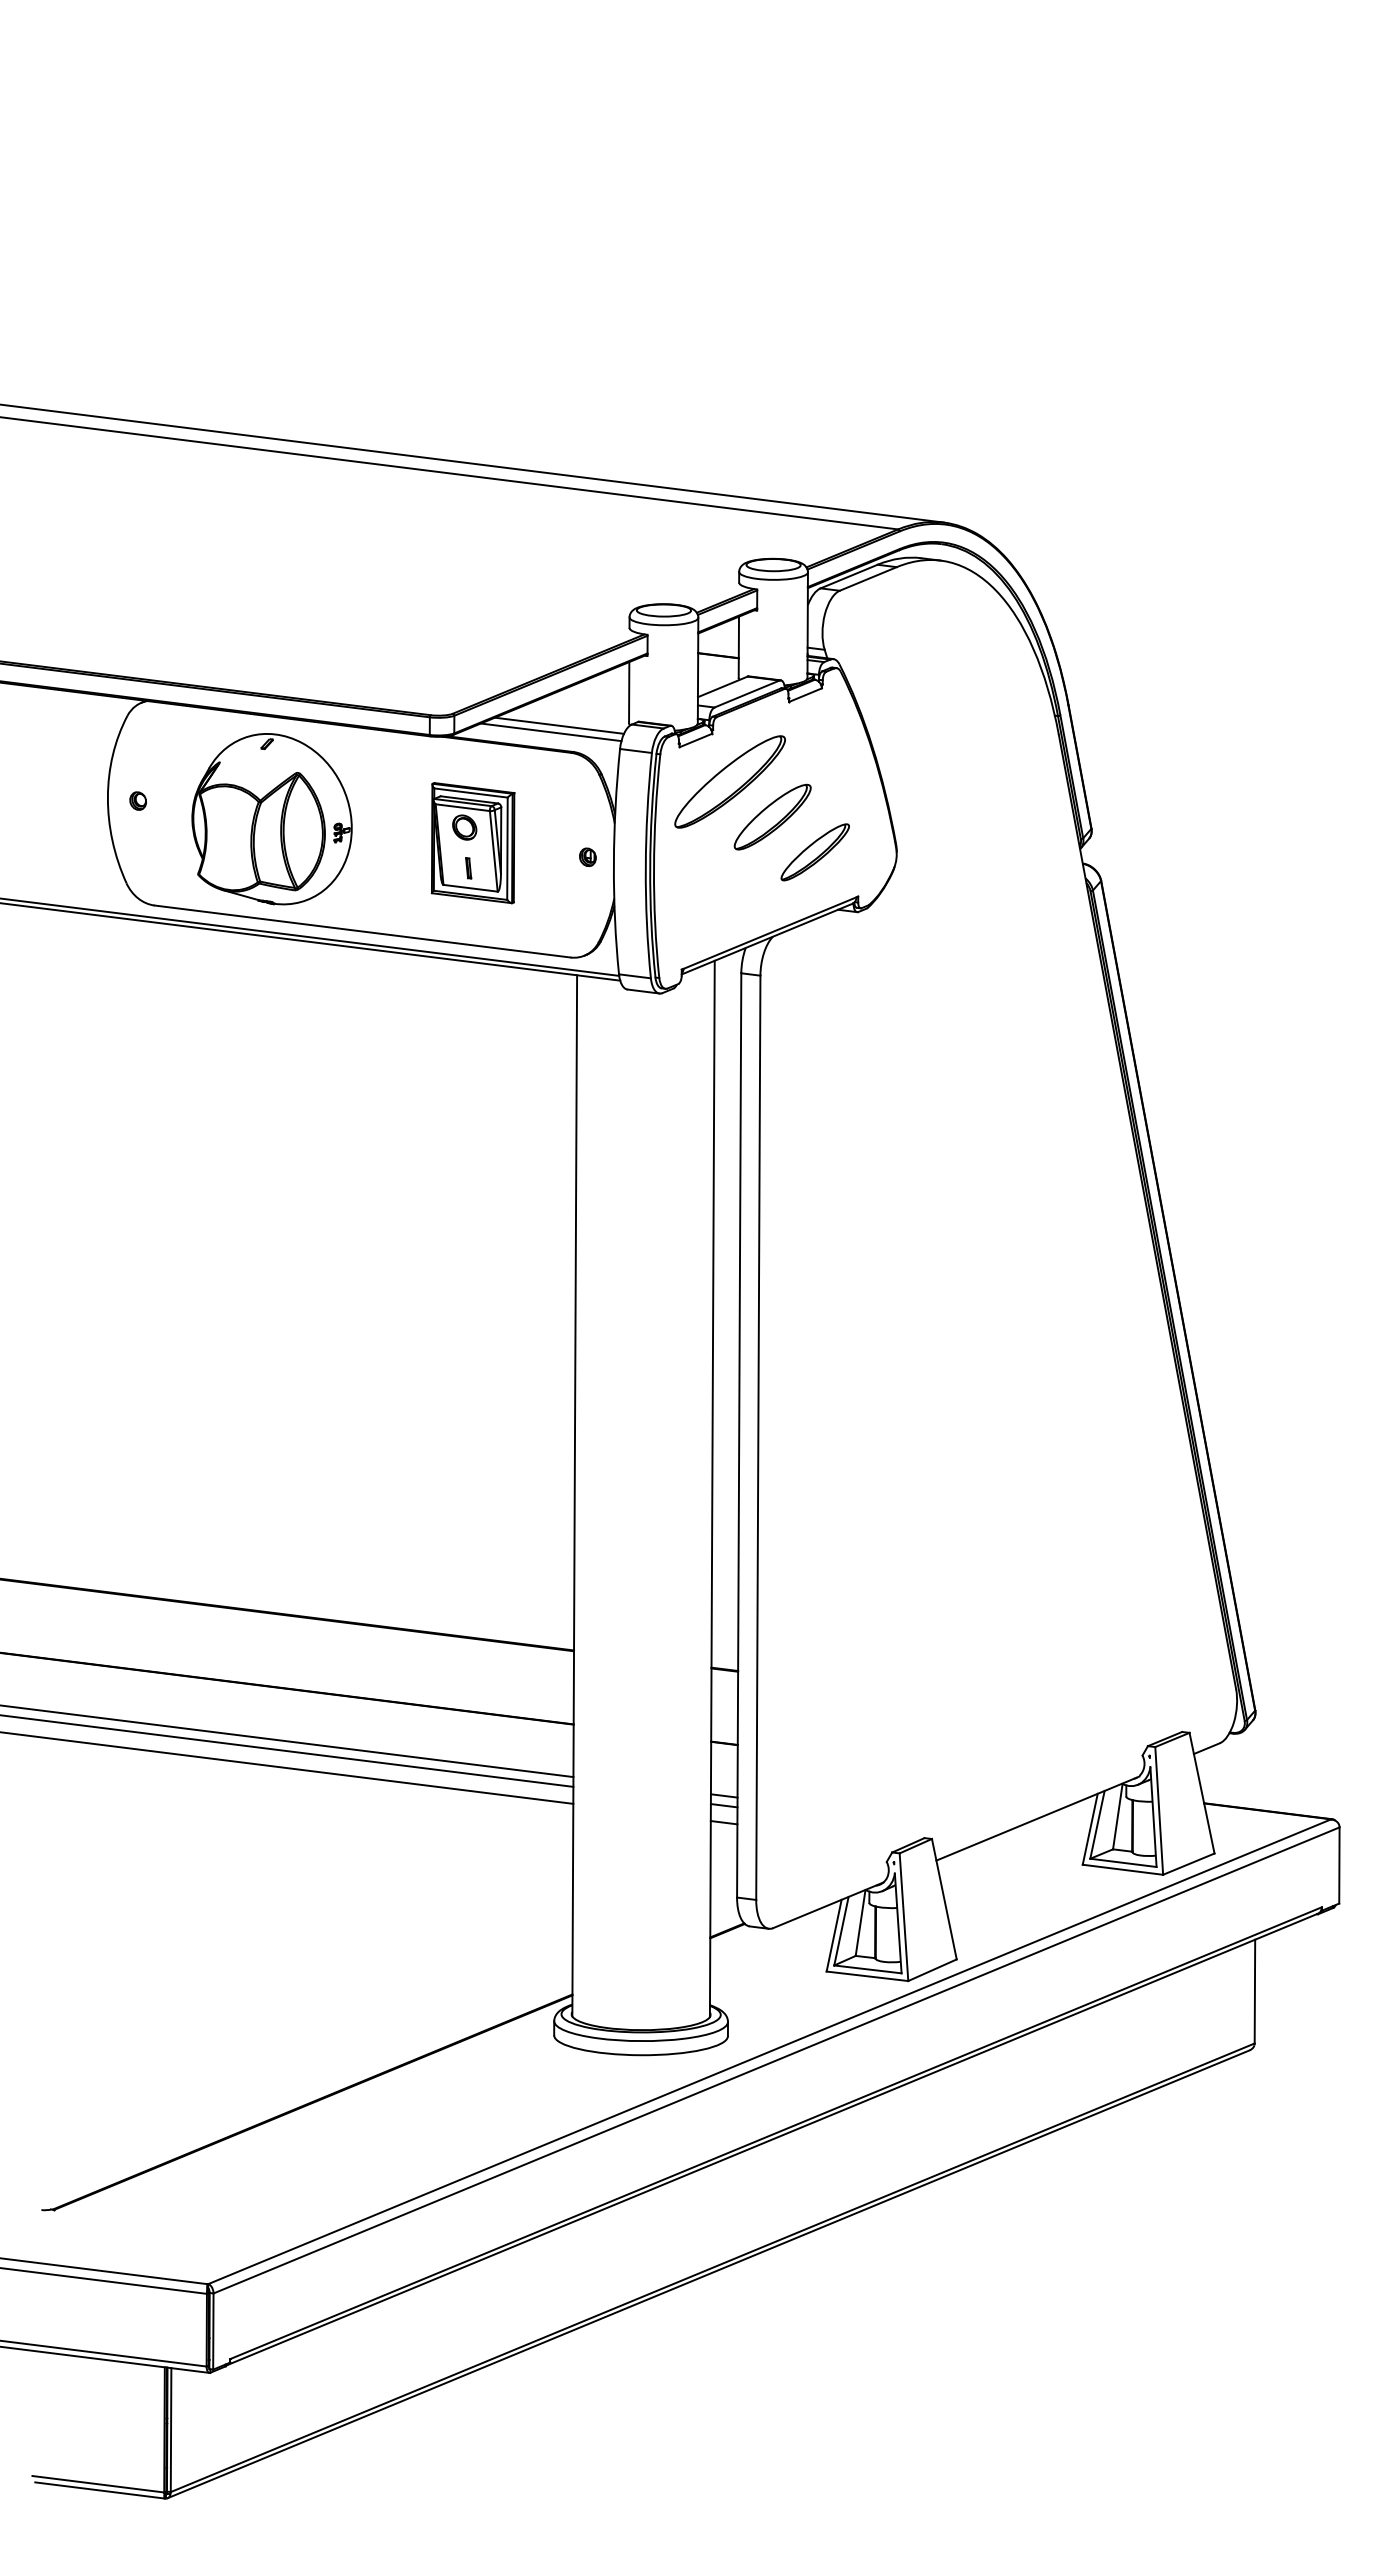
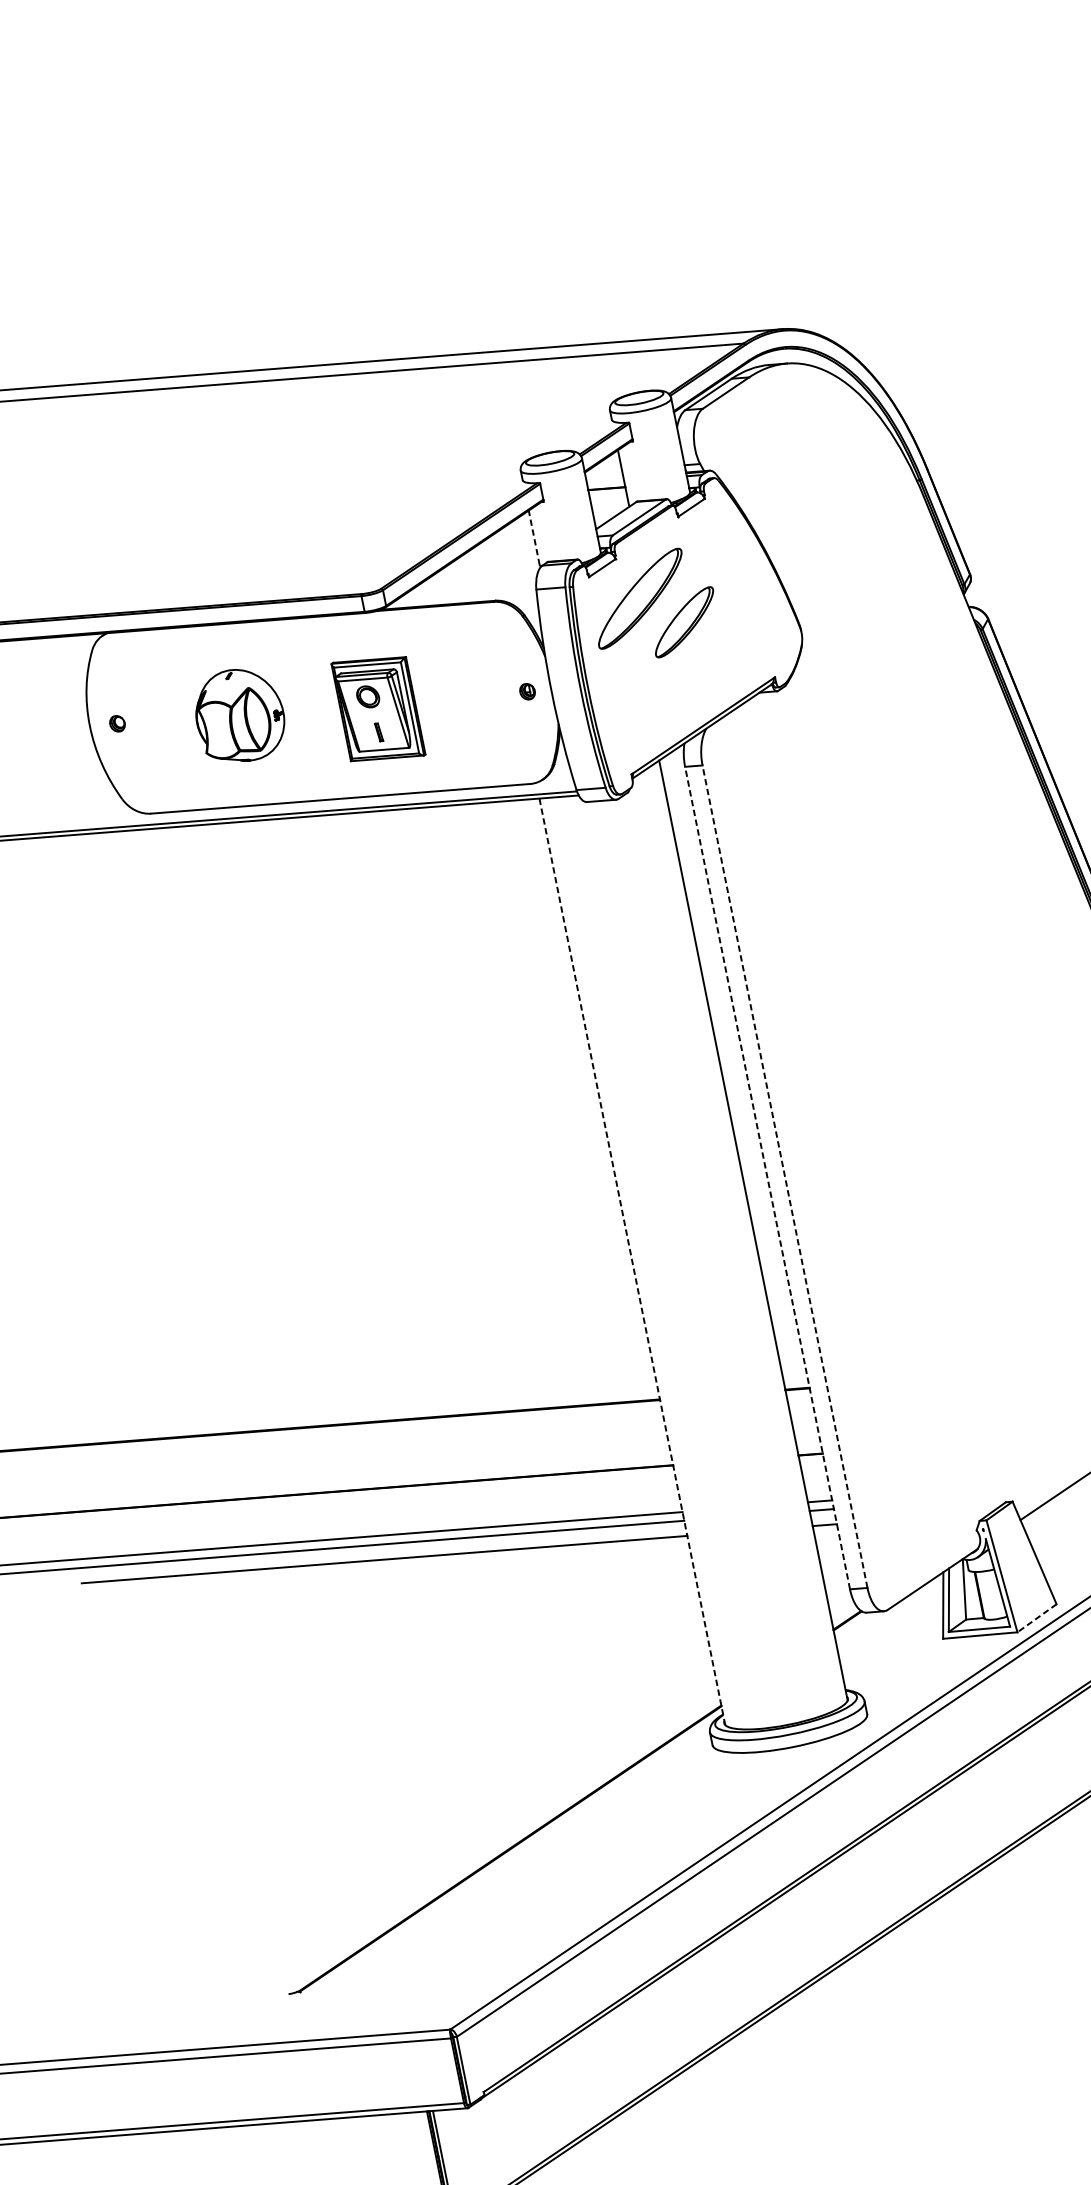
line: (629, 692) -> (534, 537), solid -> dashed
line: (558, 725) -> (477, 579), removed
line: (550, 732) -> (471, 587), removed
part: (271, 819) -> (239, 715), size x0.6
part: (472, 843) -> (377, 709), moved
part: (814, 852) -> (728, 646), removed
line: (739, 1434) -> (767, 1177), solid -> dashed
line: (758, 1437) -> (785, 1176), solid -> dashed
line: (574, 1495) -> (632, 1261), solid -> dashed
line: (932, 1970) -> (1037, 1618), solid -> dashed

